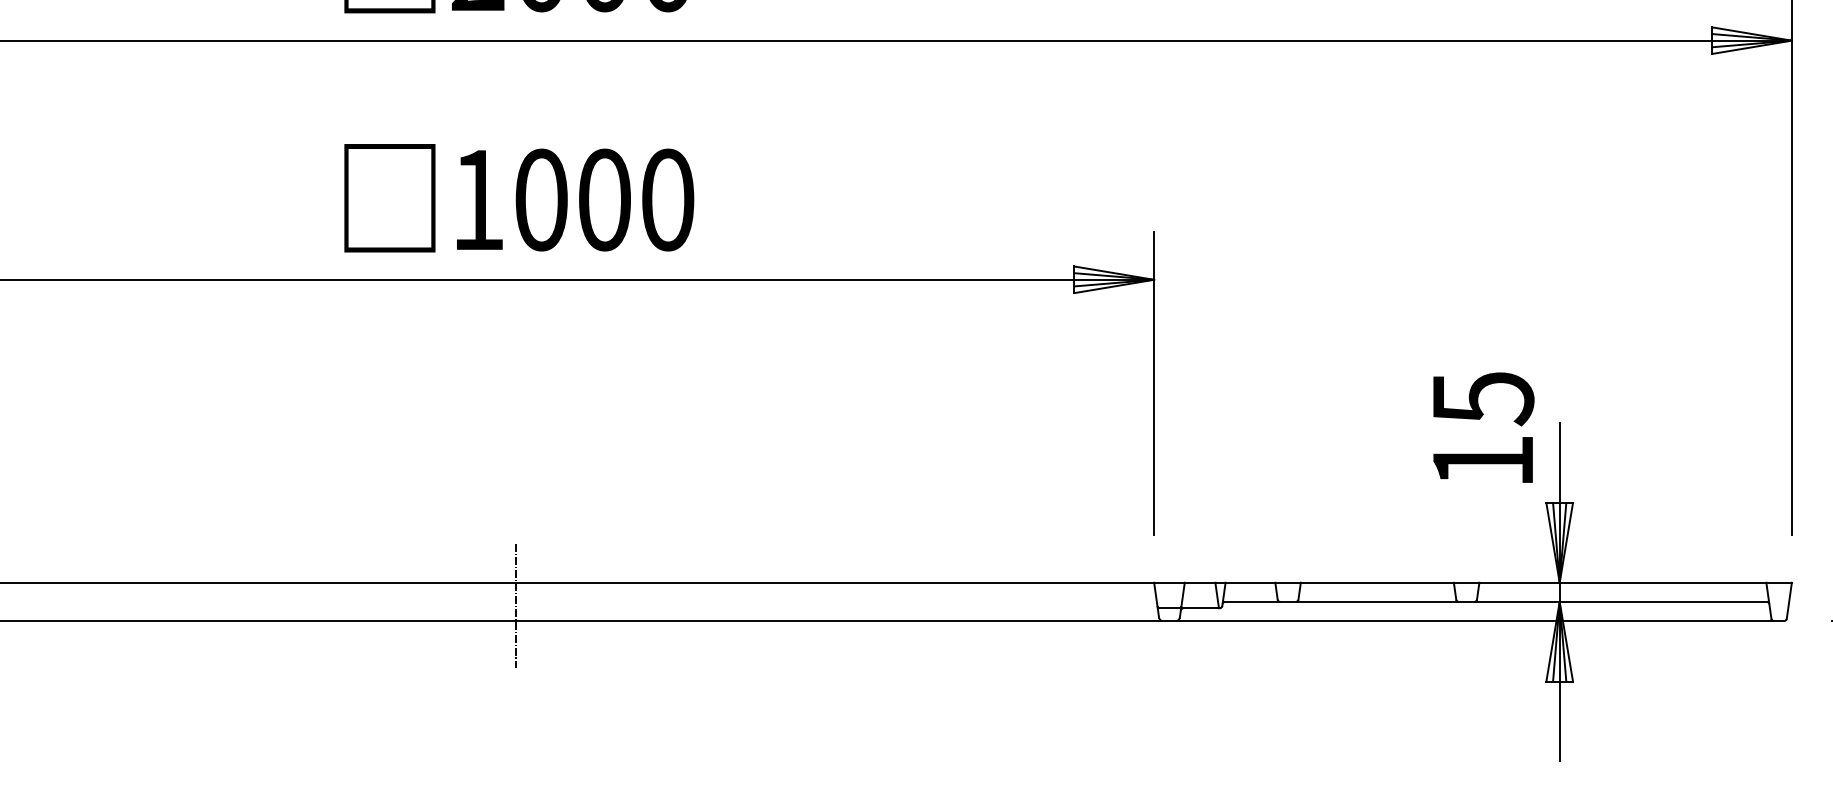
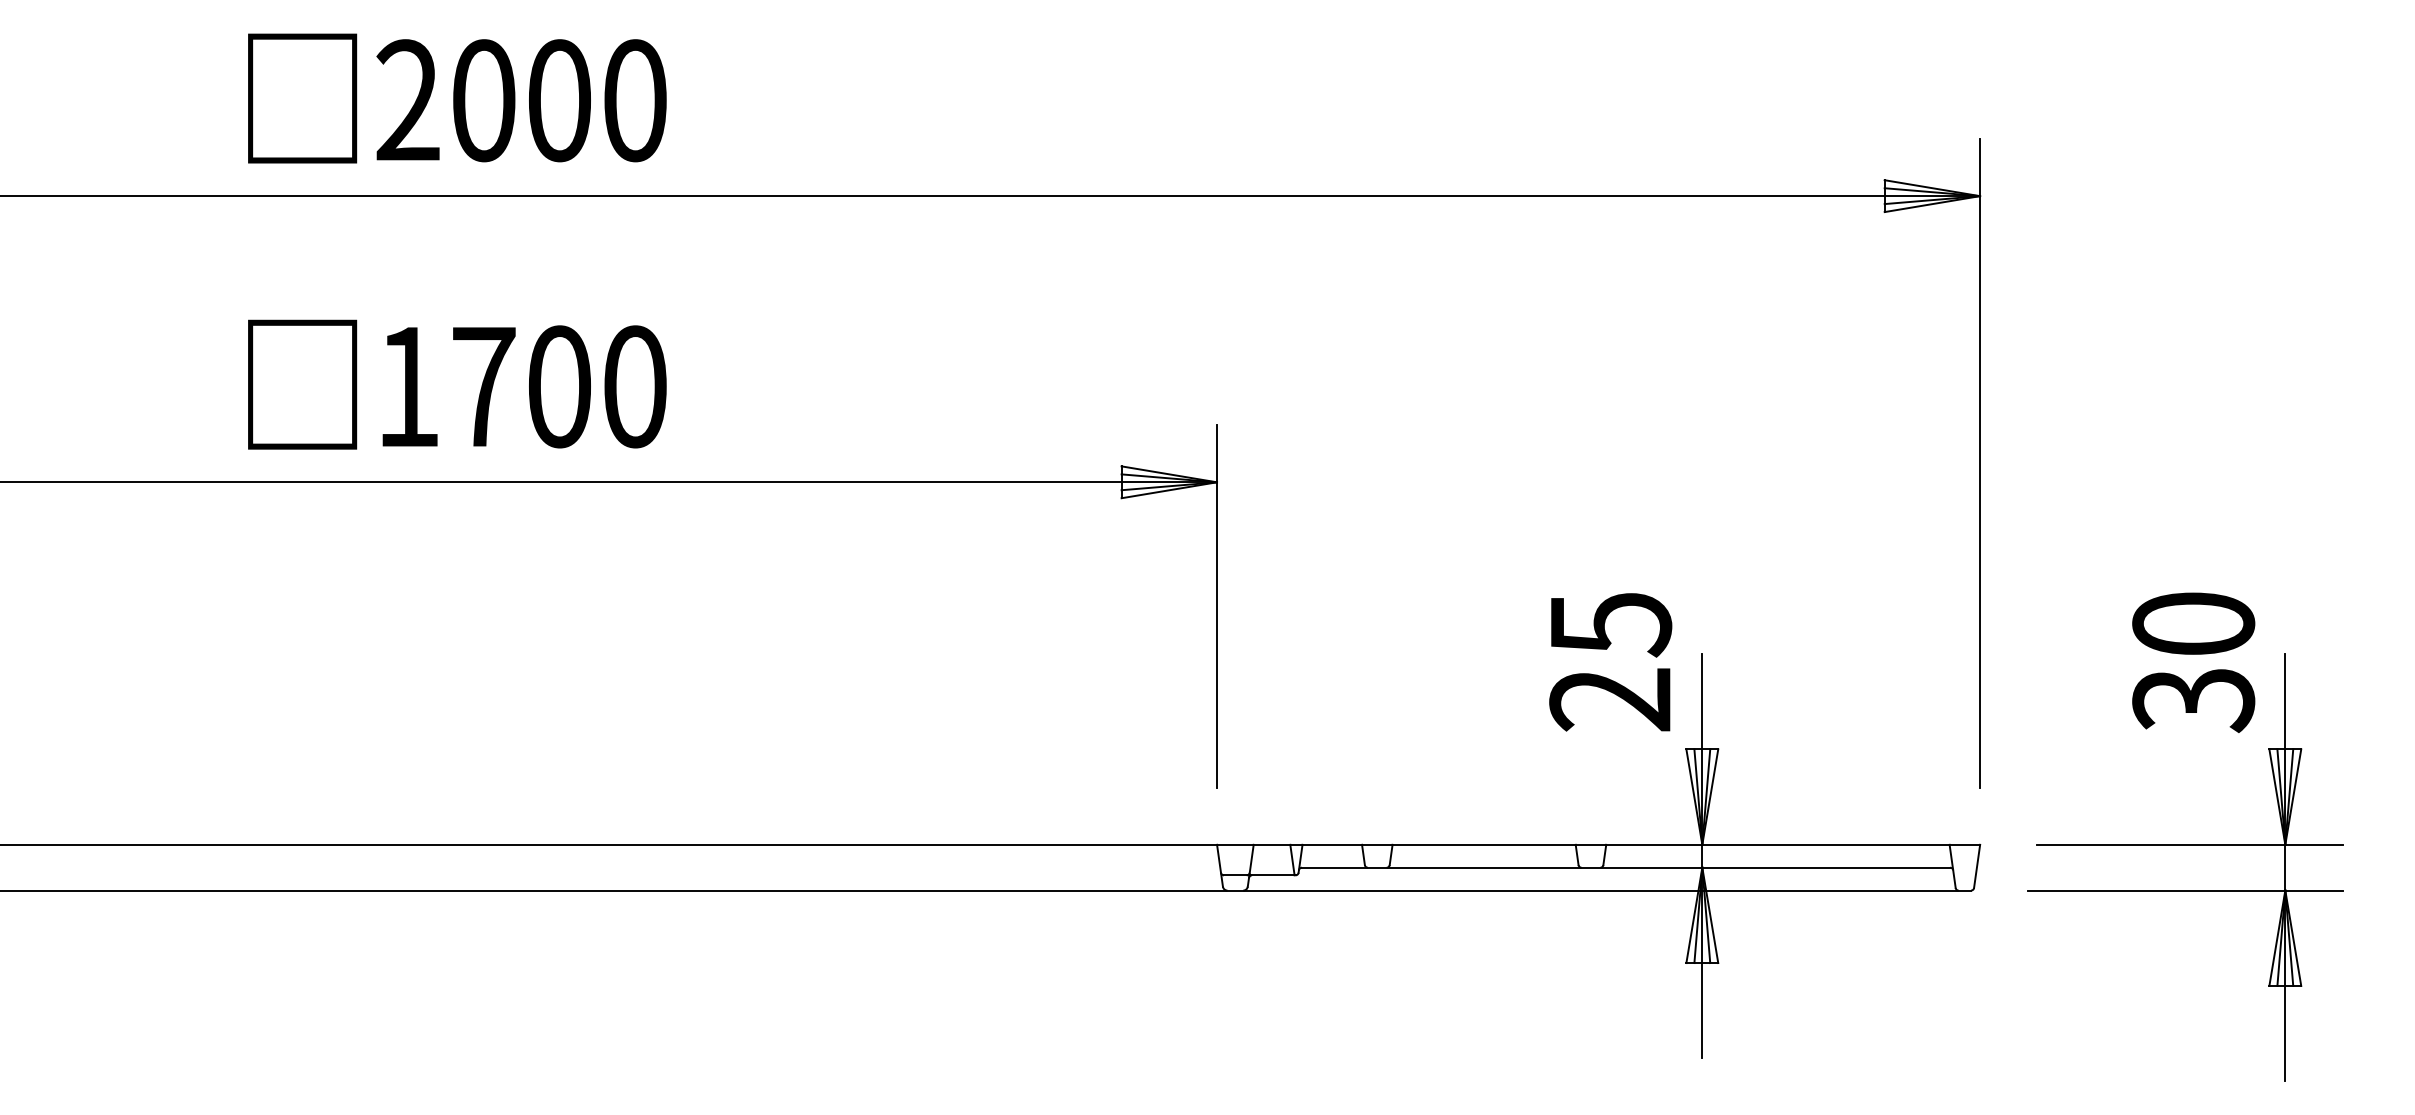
text: (541, 199) -> (484, 386), 1000 -> 1700
text: (1482, 461) -> (1609, 699), 15 -> 25
line: (516, 605) -> (453, 872), removed

